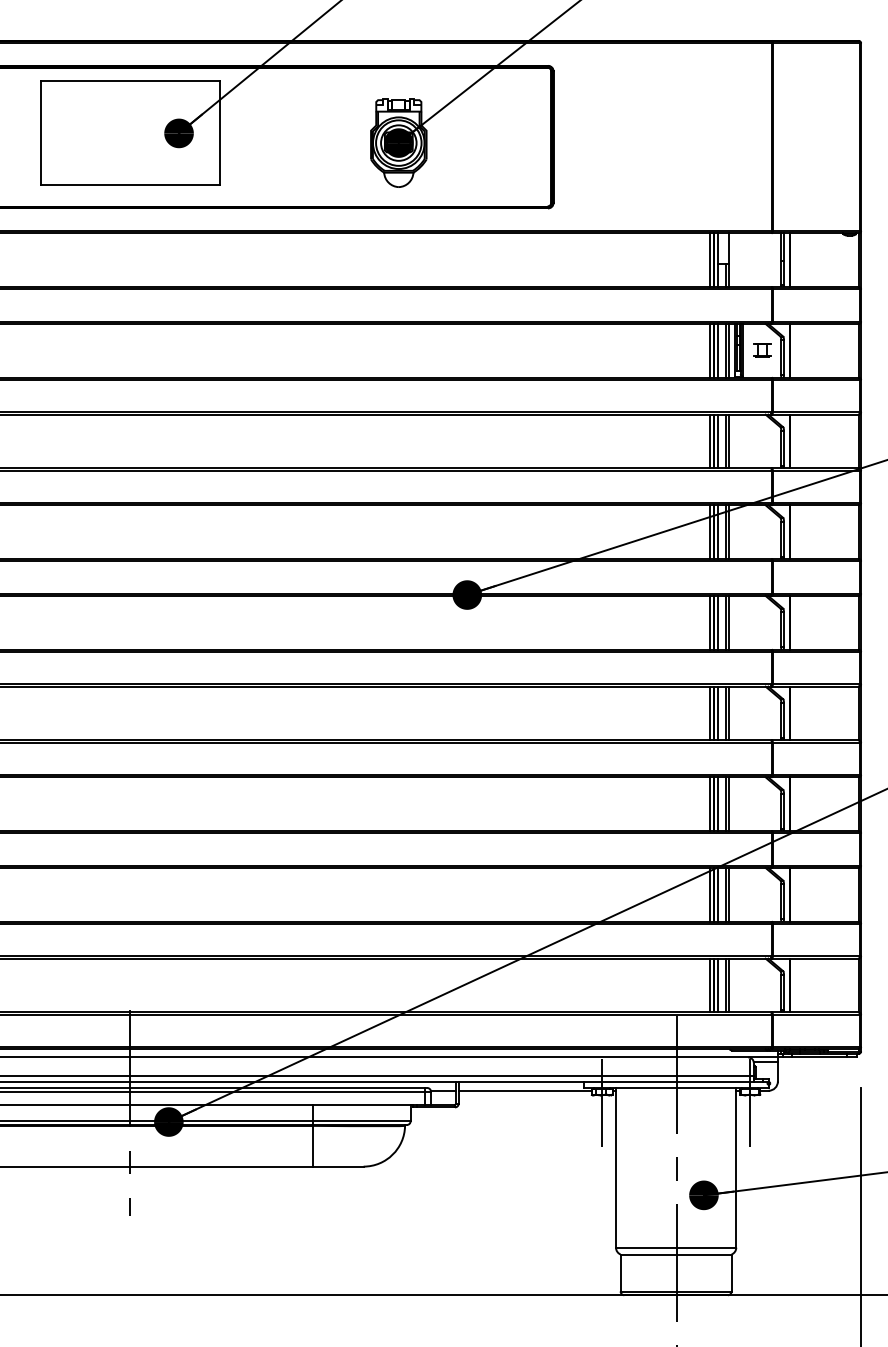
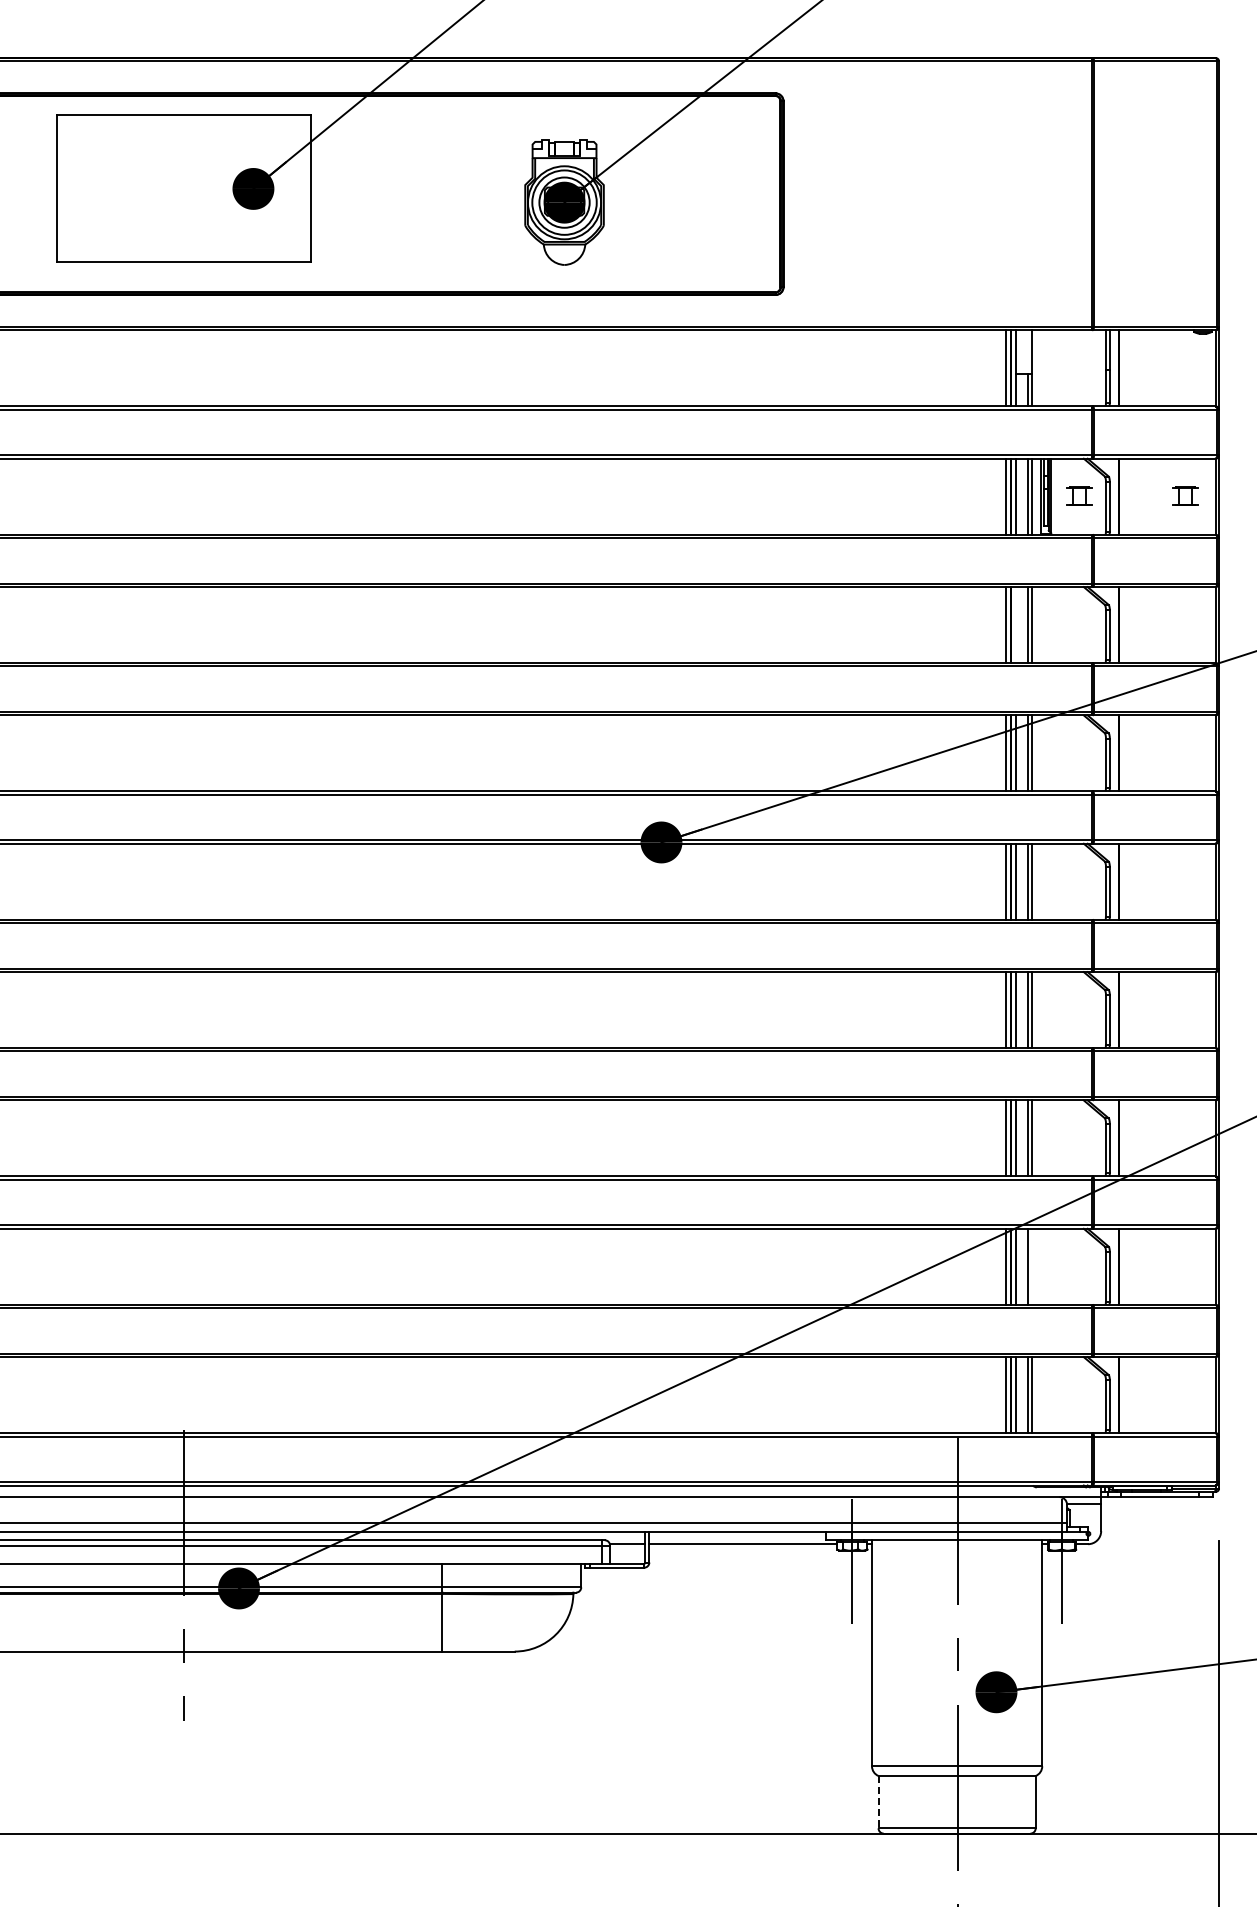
part: (837, 349) -> (1185, 495), added
line: (718, 441) -> (1016, 625), removed
line: (728, 894) -> (1031, 1266), removed
line: (620, 1273) -> (878, 1802), solid -> dashed

